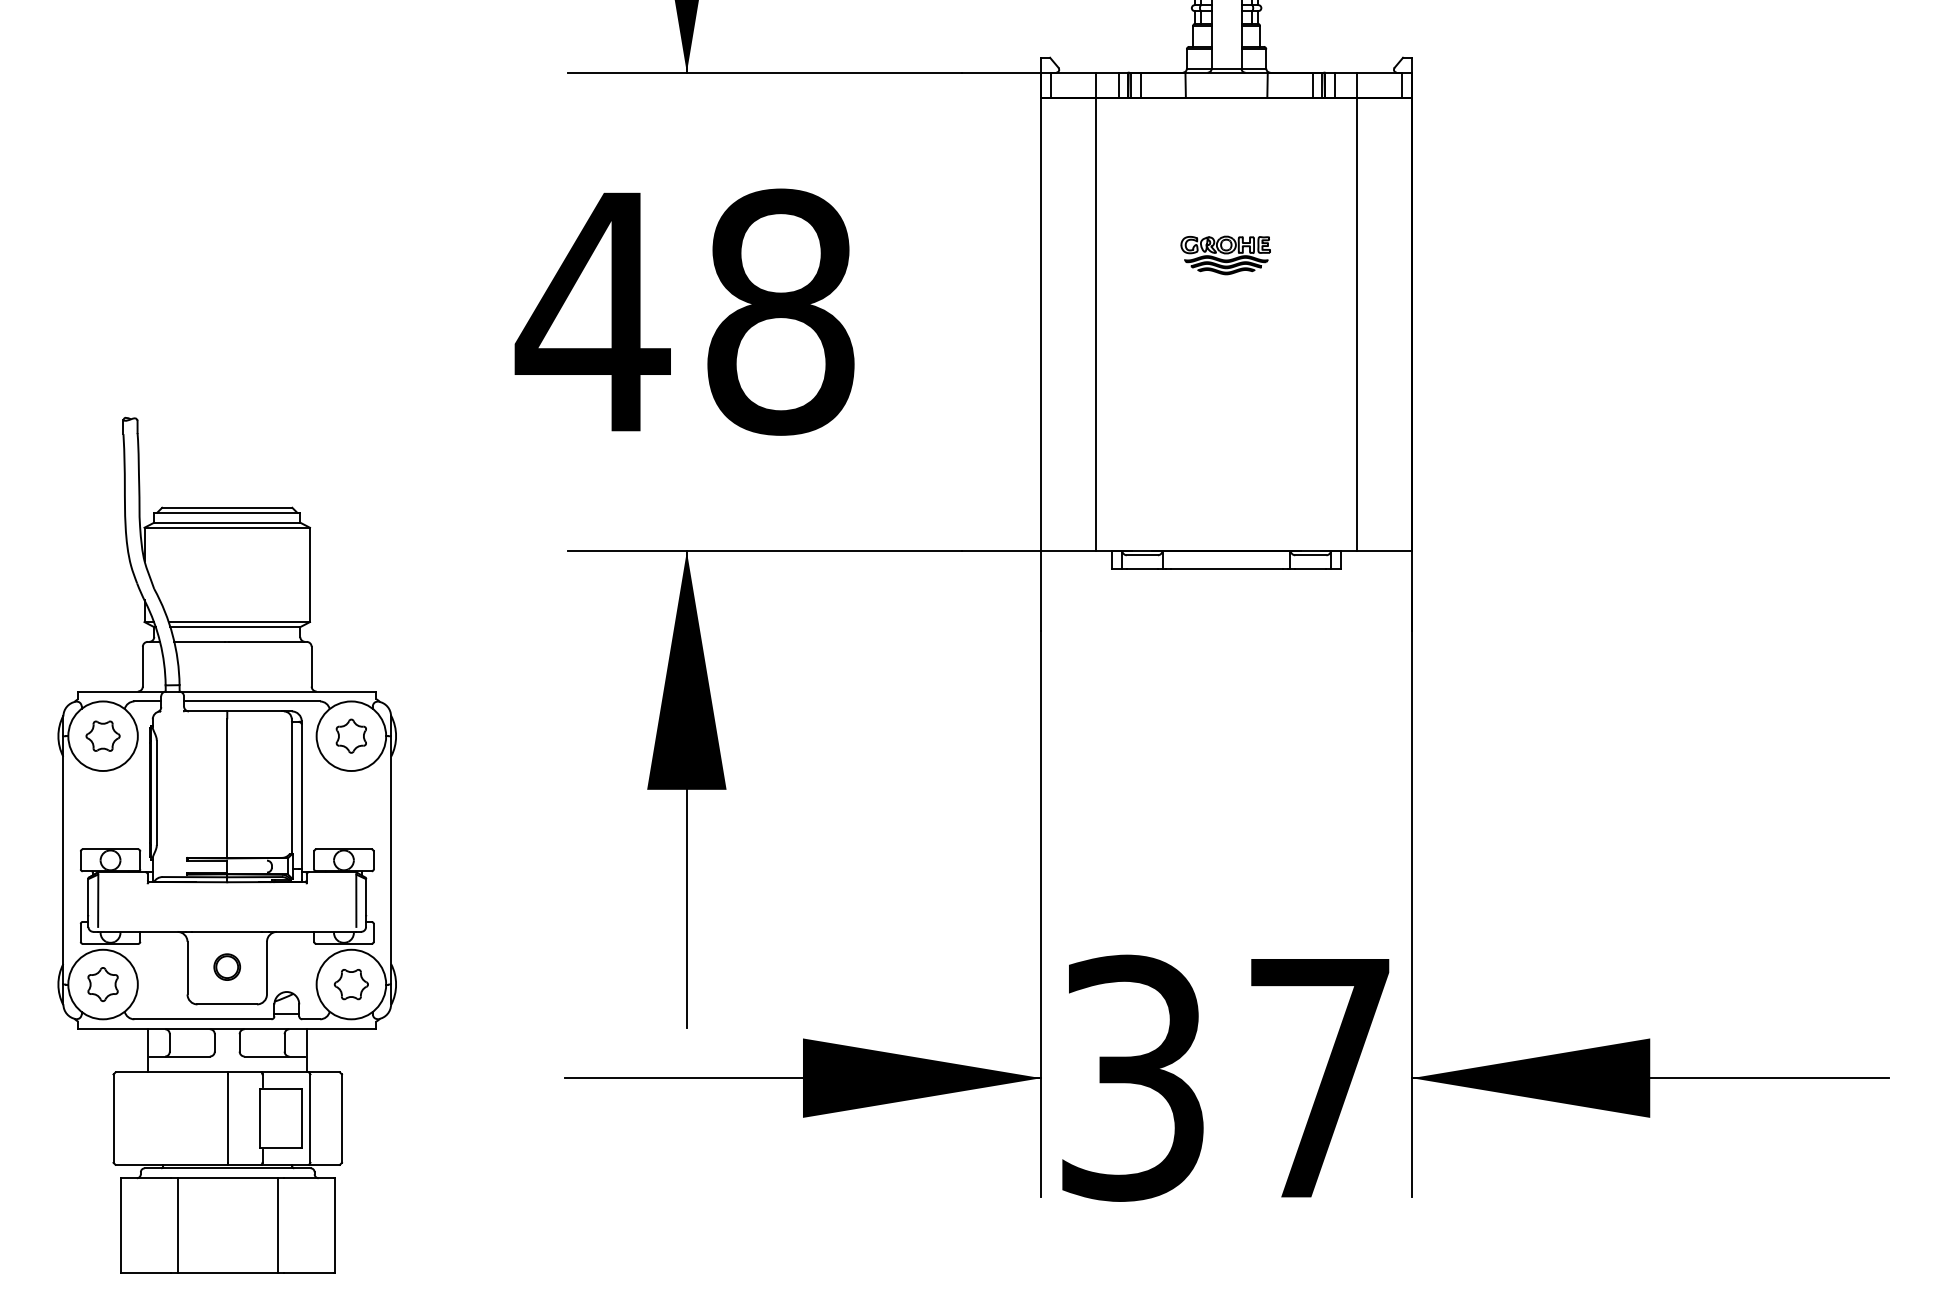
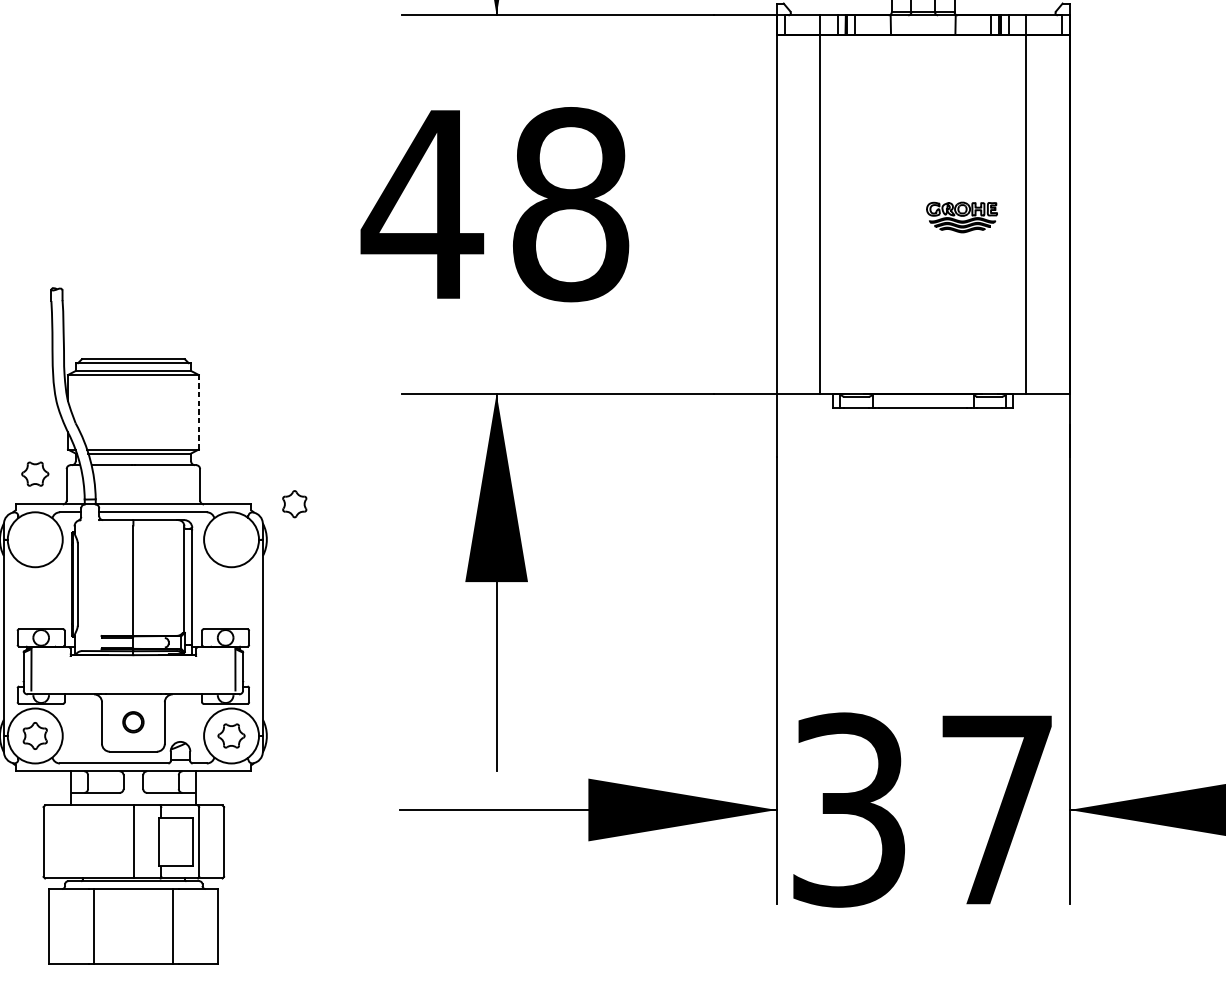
part: (1225, 255) -> (961, 217), moved
line: (310, 574) -> (199, 411), solid -> dashed
part: (102, 735) -> (34, 473), moved
part: (350, 735) -> (294, 503), moved

